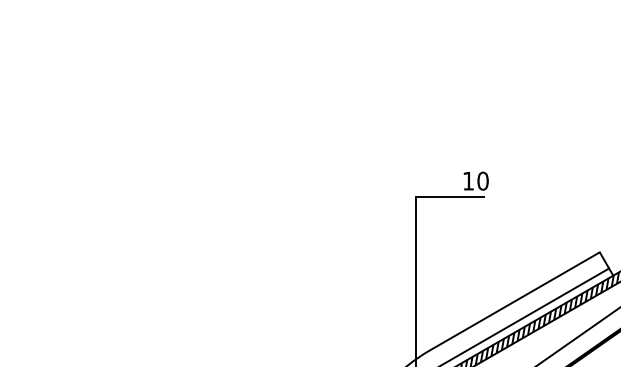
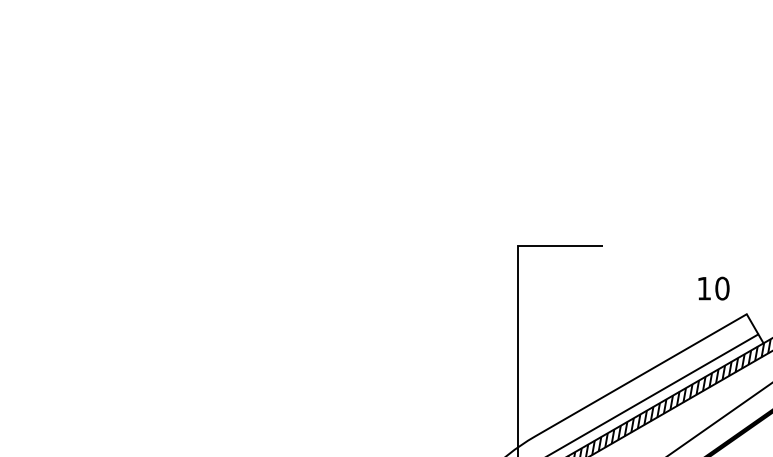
text: (475, 181) -> (713, 288), moved

